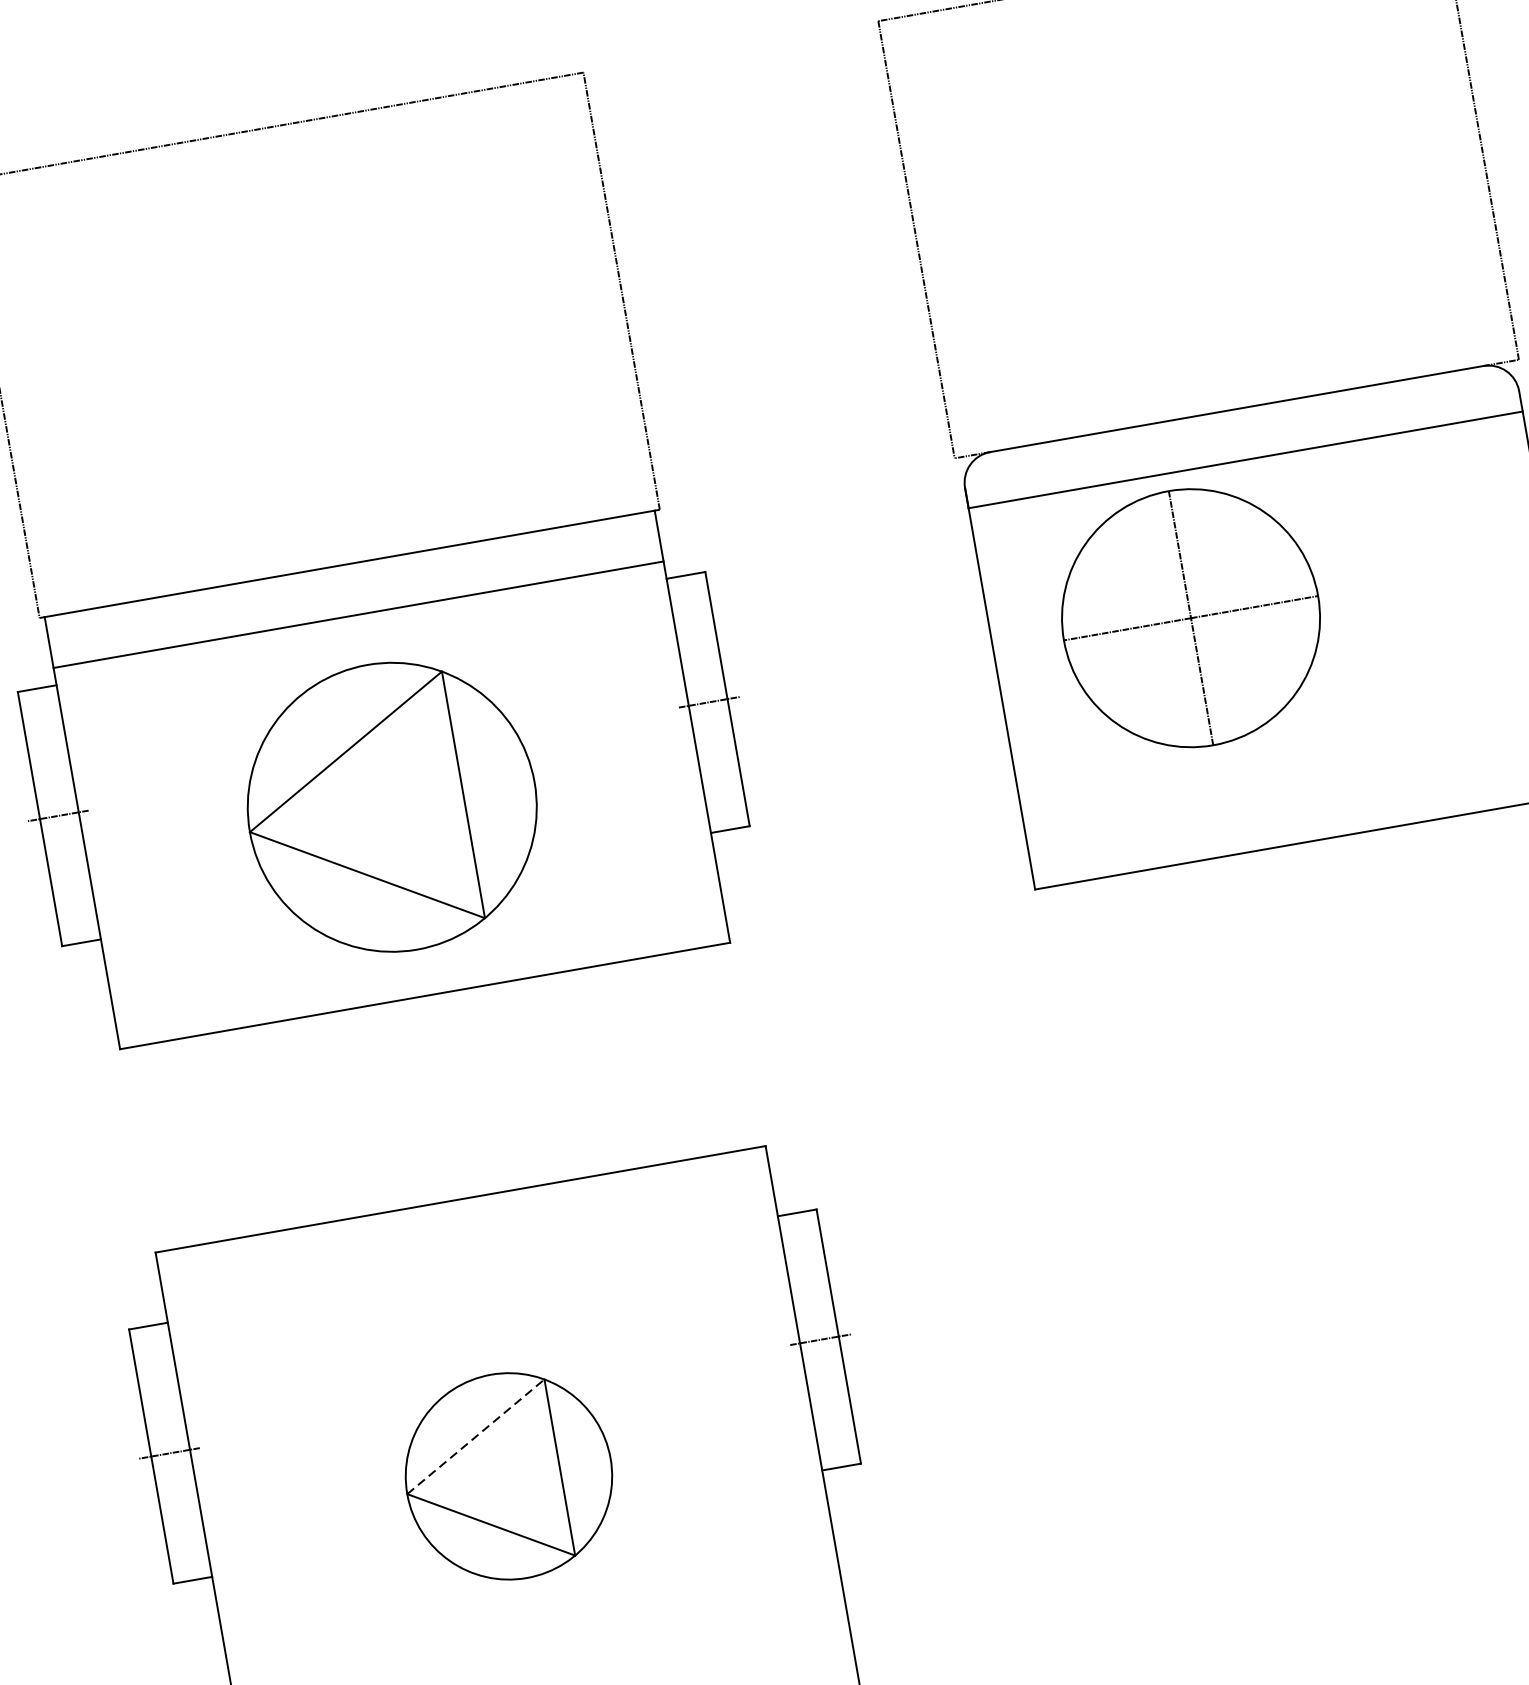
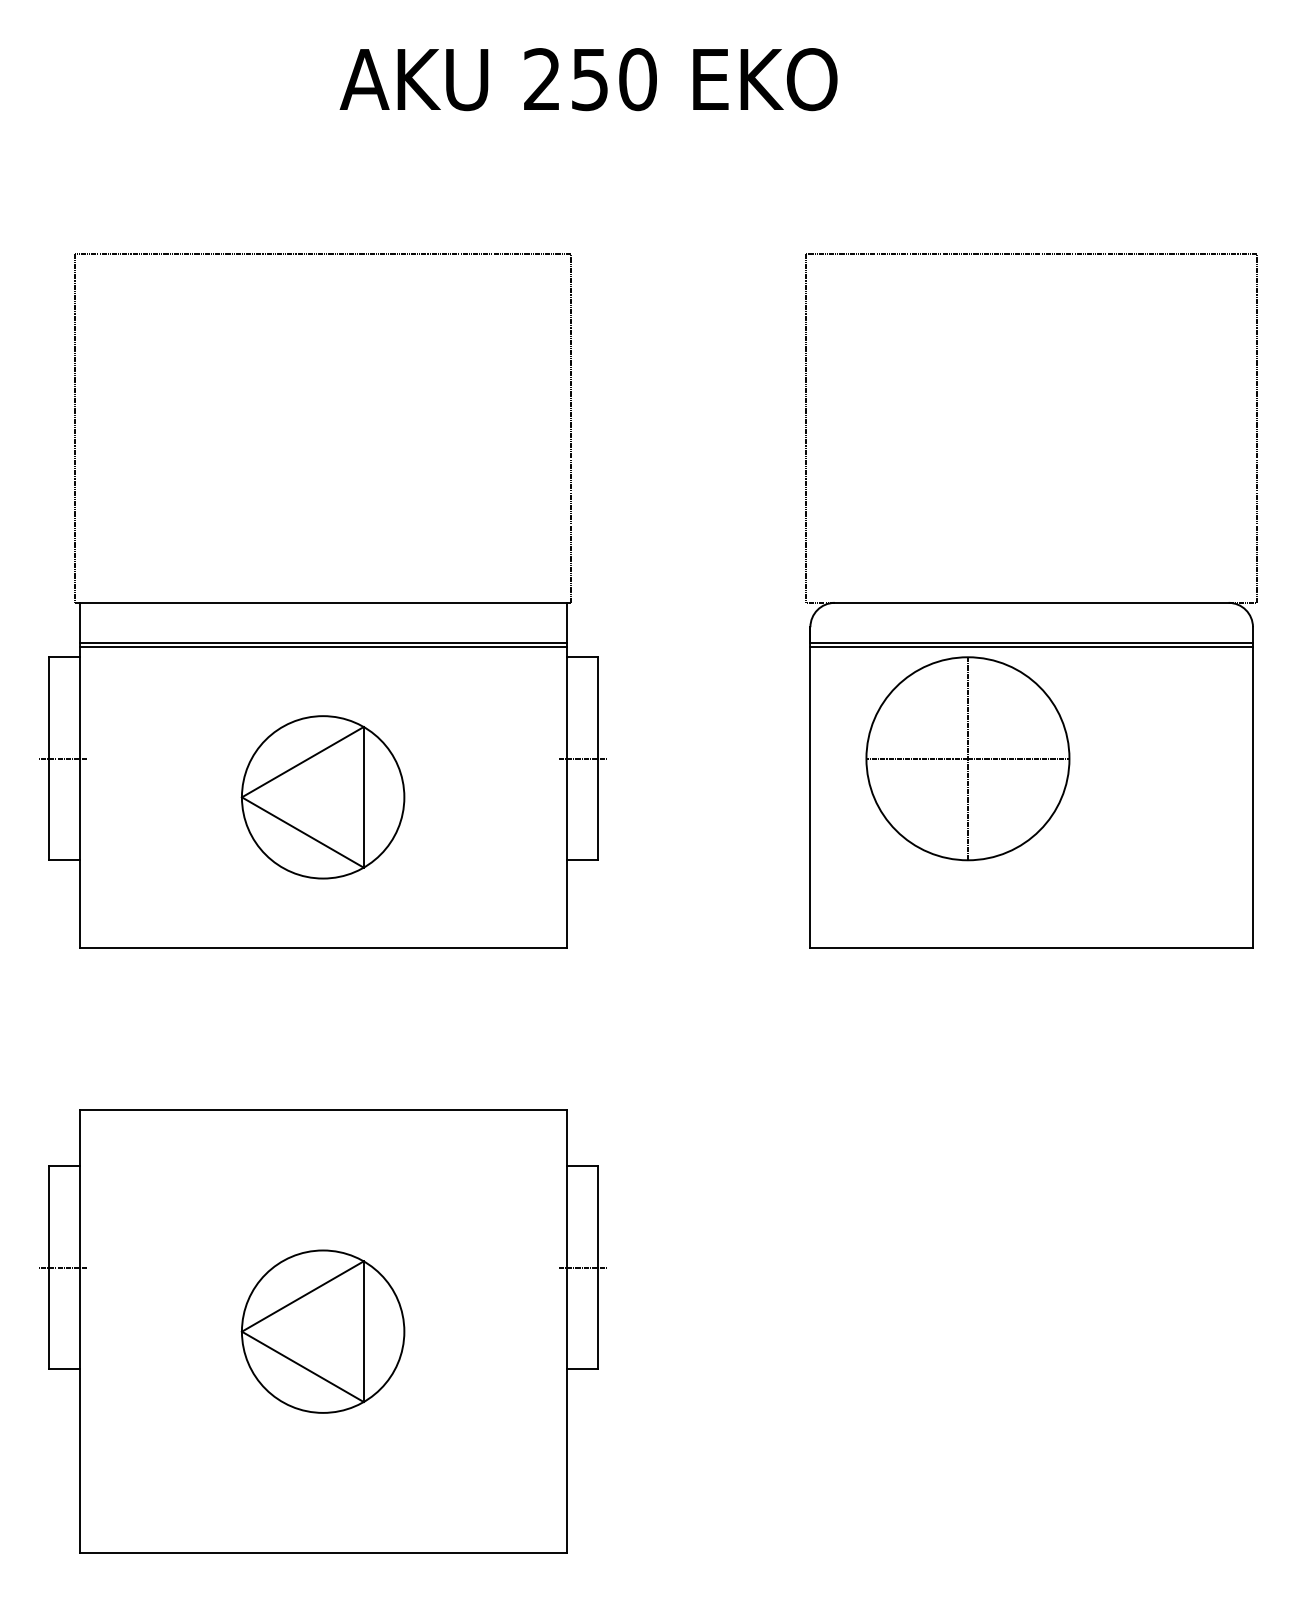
line: (1246, 463) -> (1031, 646), added
line: (358, 618) -> (322, 646), added
part: (391, 807) -> (322, 797), size x0.71
line: (476, 1436) -> (303, 1296), dashed -> solid

